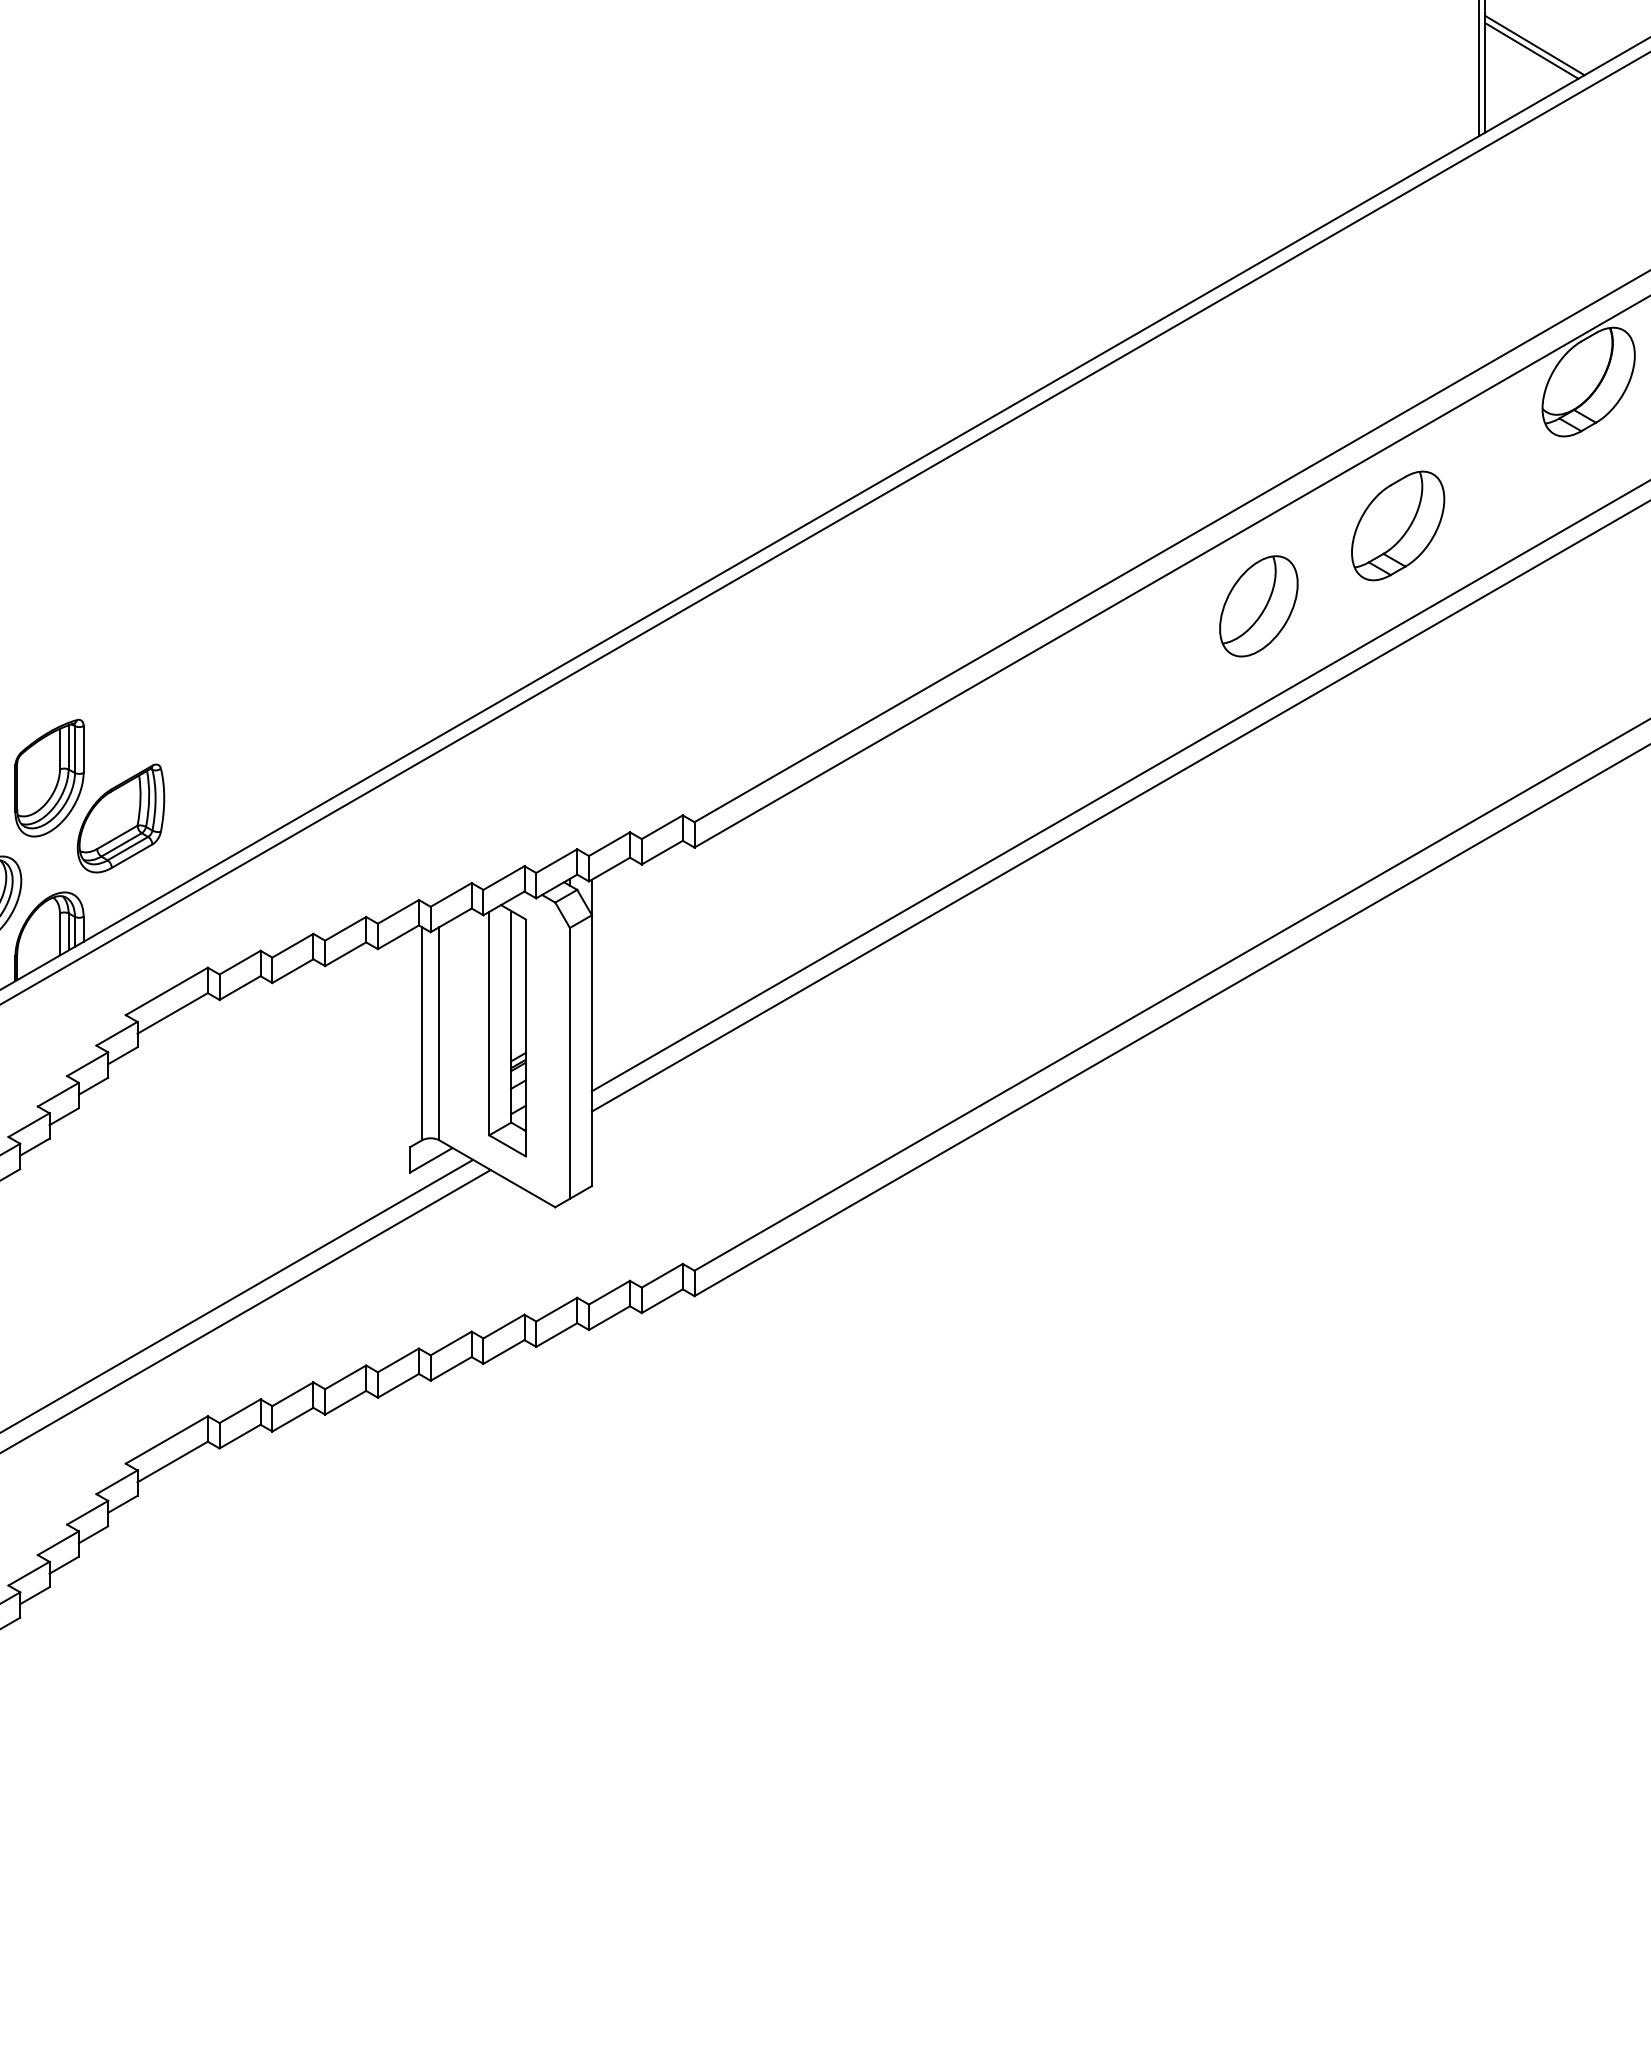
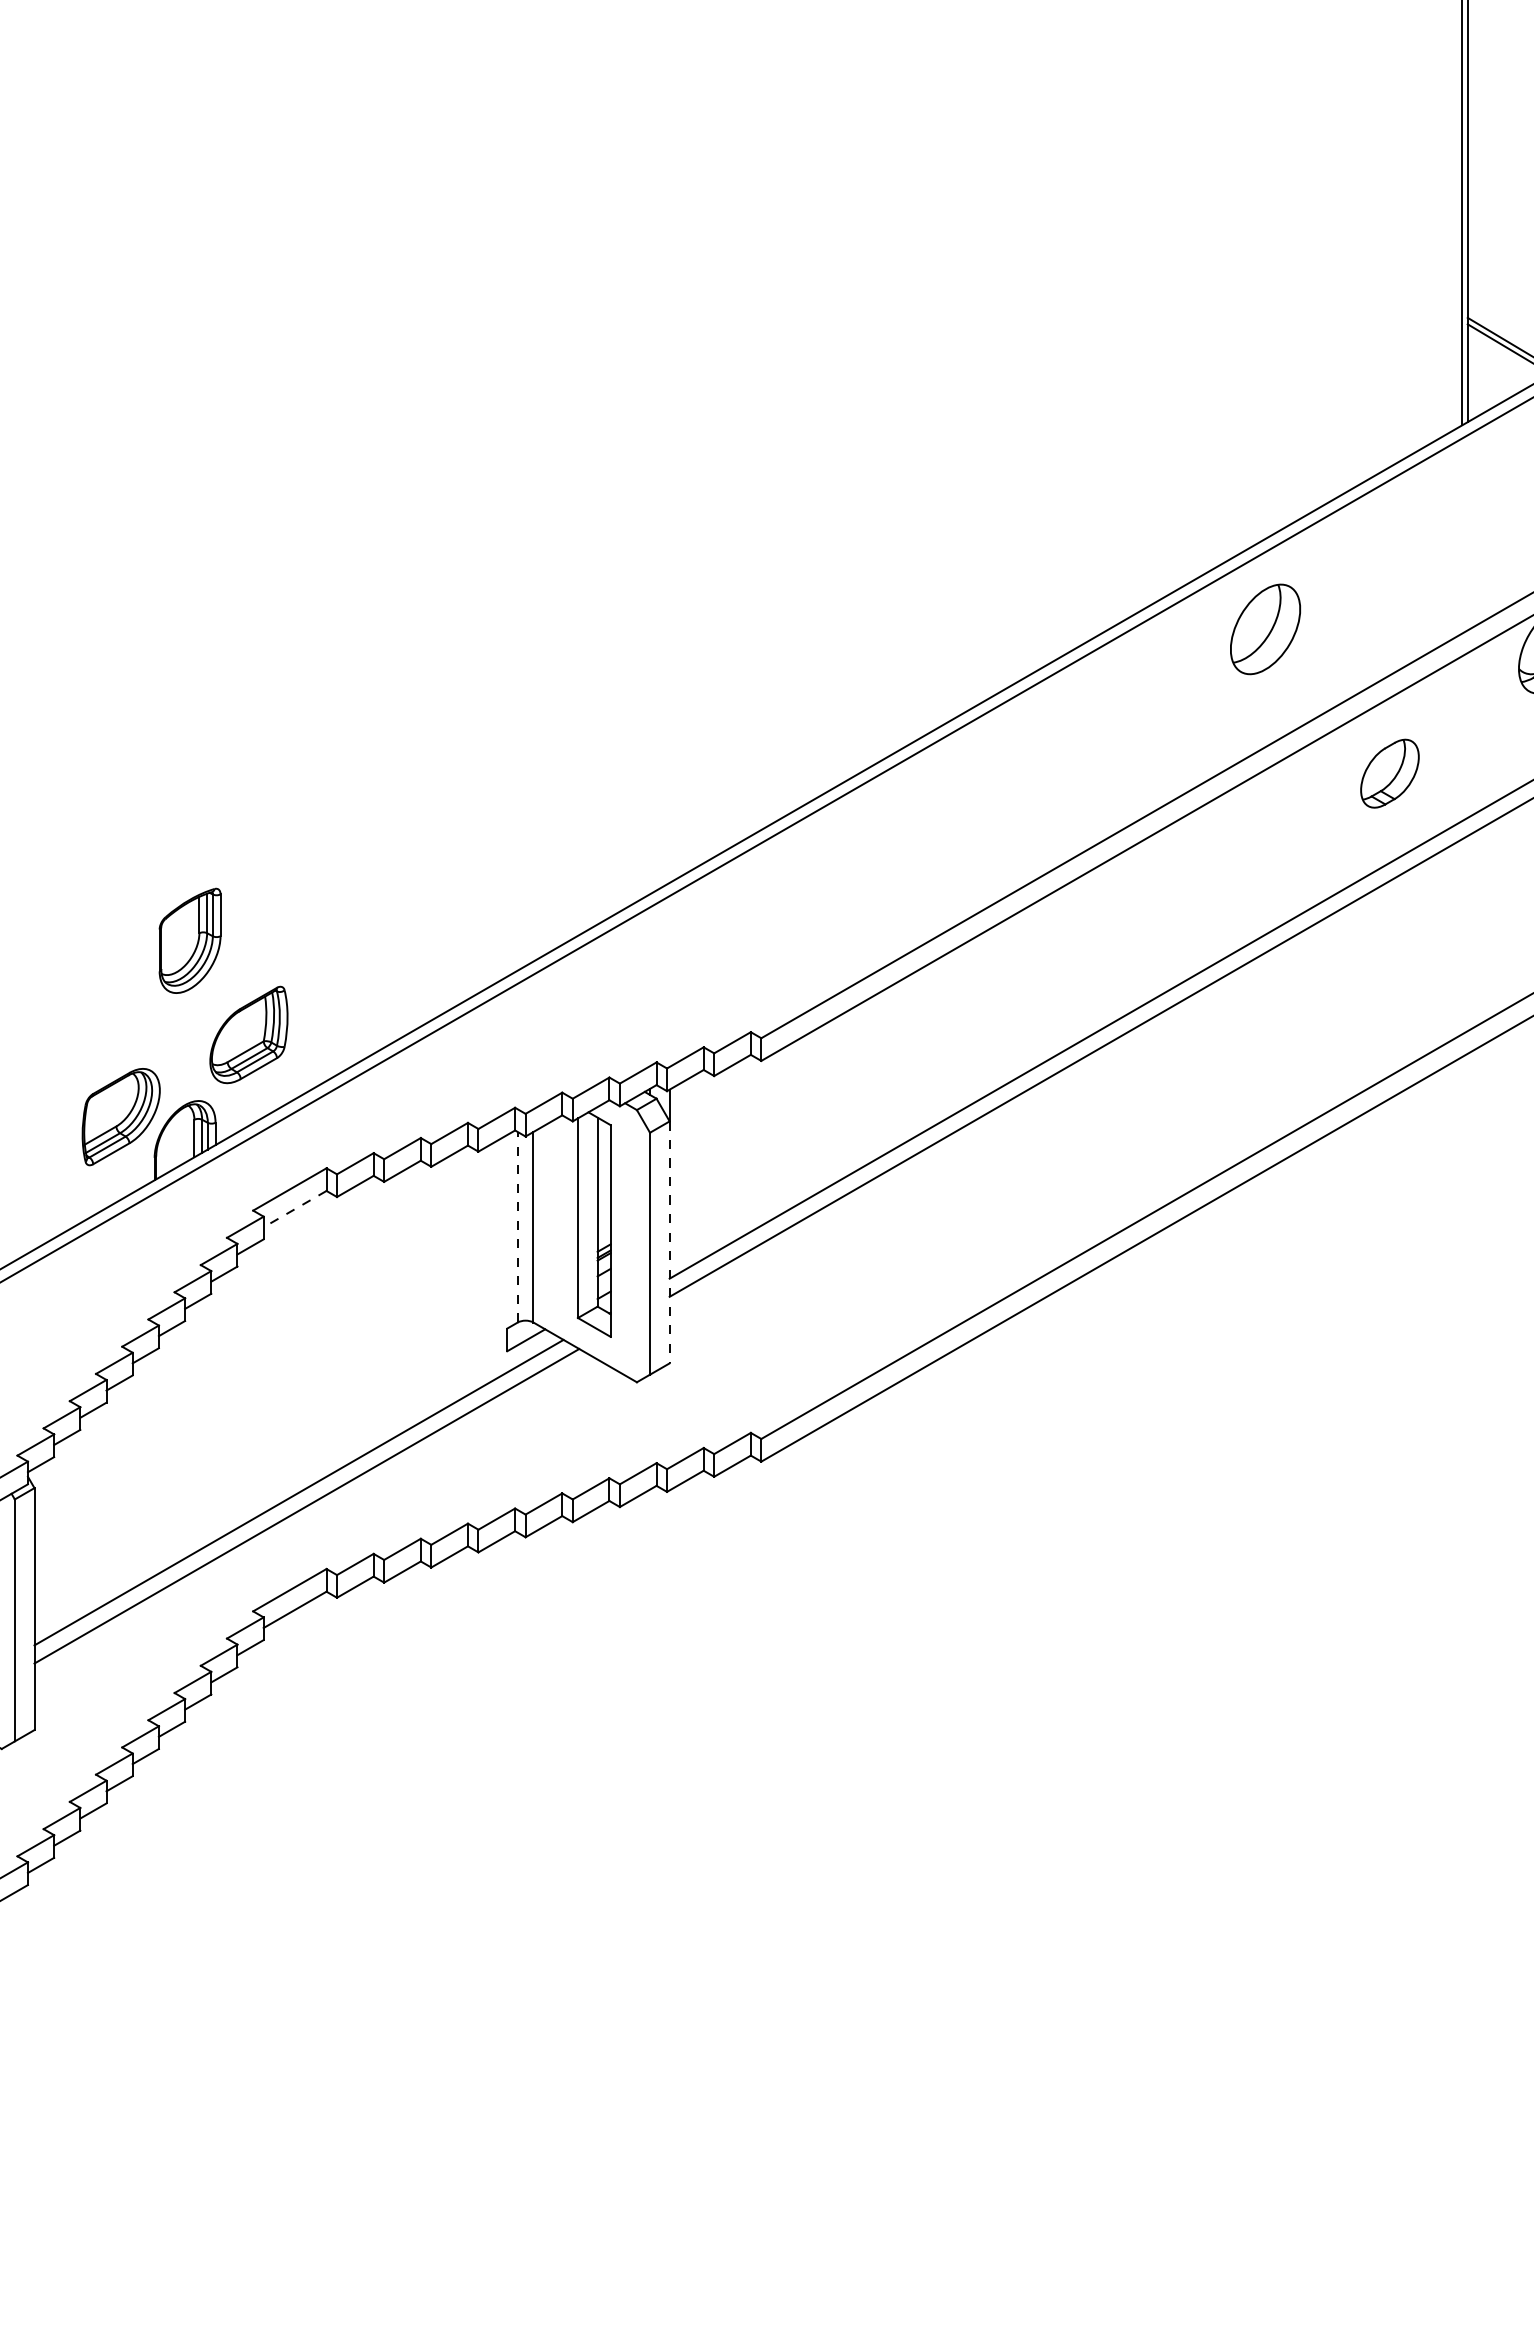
part: (1397, 525) -> (1389, 773), size x0.7
part: (1258, 606) -> (1265, 629), moved
part: (48, 777) -> (189, 940), moved
line: (171, 1013) -> (294, 1209), solid -> dashed
line: (421, 1032) -> (517, 1226), solid -> dashed
line: (591, 1050) -> (669, 1242), solid -> dashed

